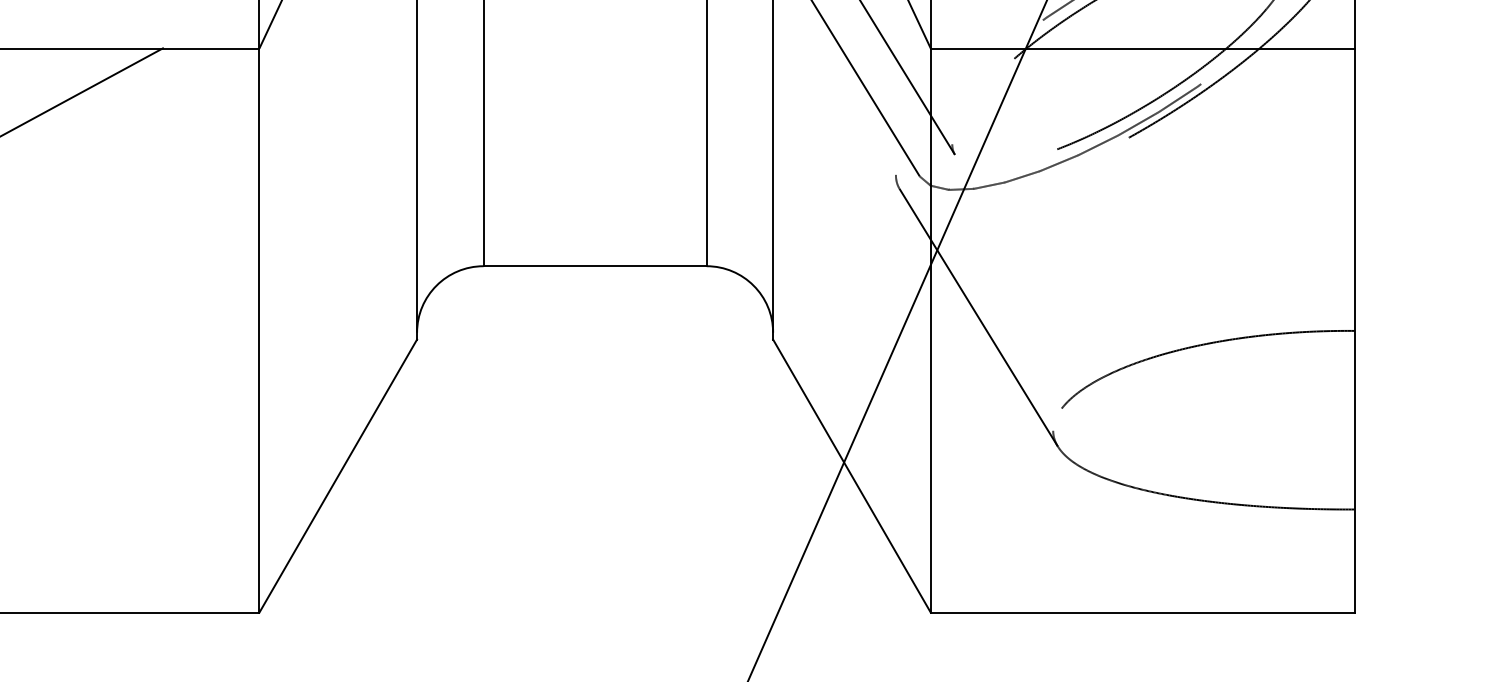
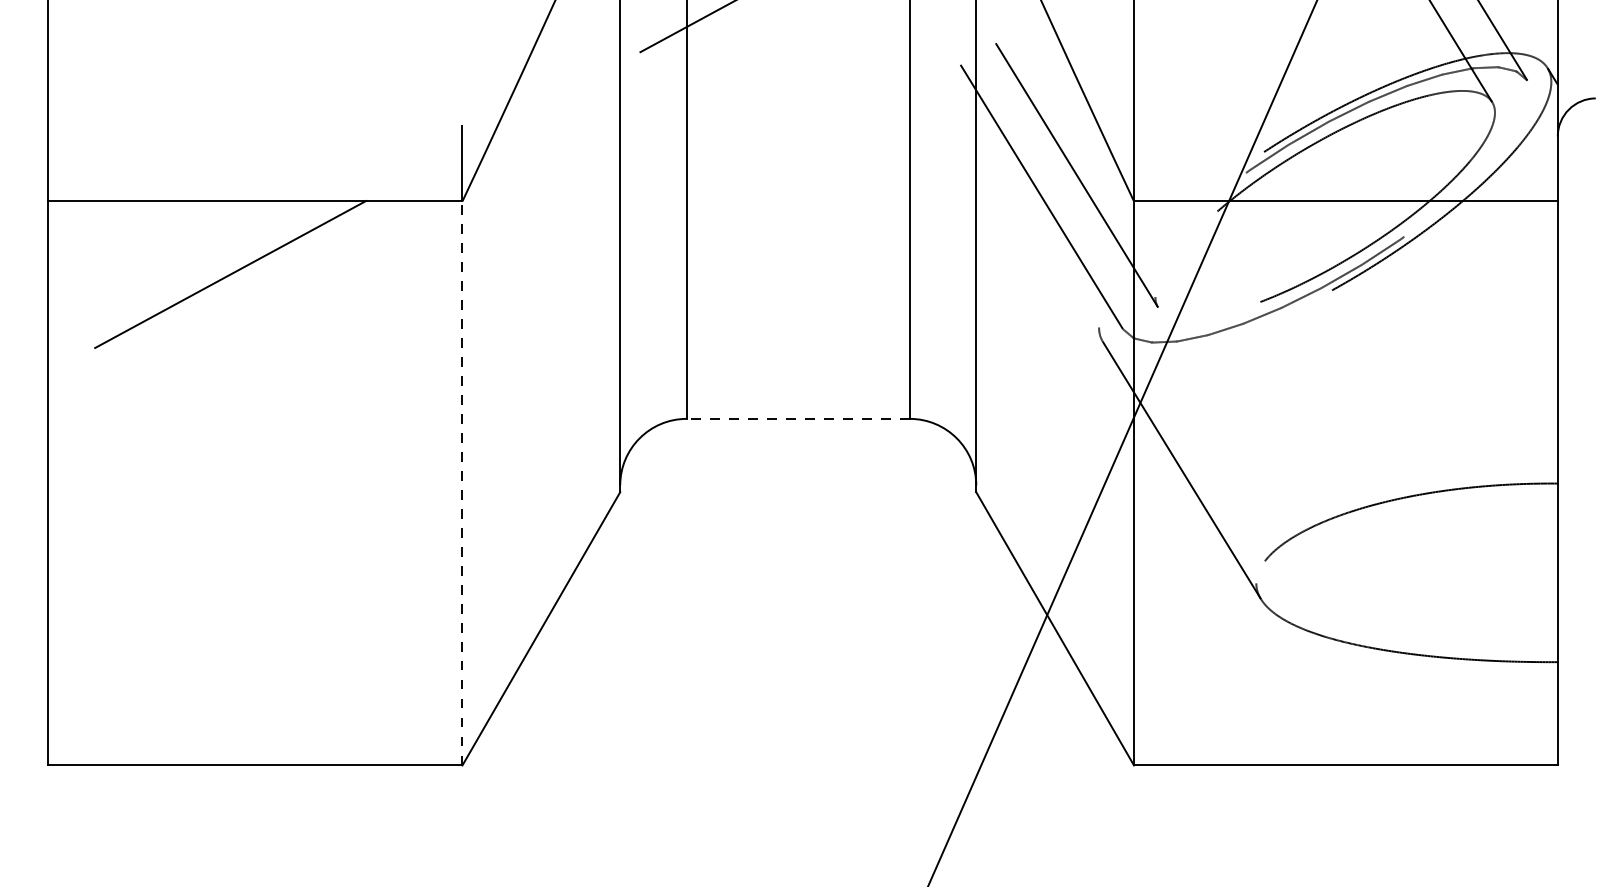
line: (595, 265) -> (798, 418), solid -> dashed
line: (259, 329) -> (462, 482), solid -> dashed

